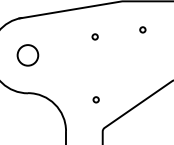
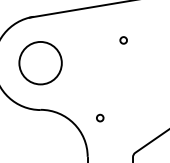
circle: (27, 55) -> (40, 63), size x1.67
circle: (95, 99) -> (99, 117), moved

